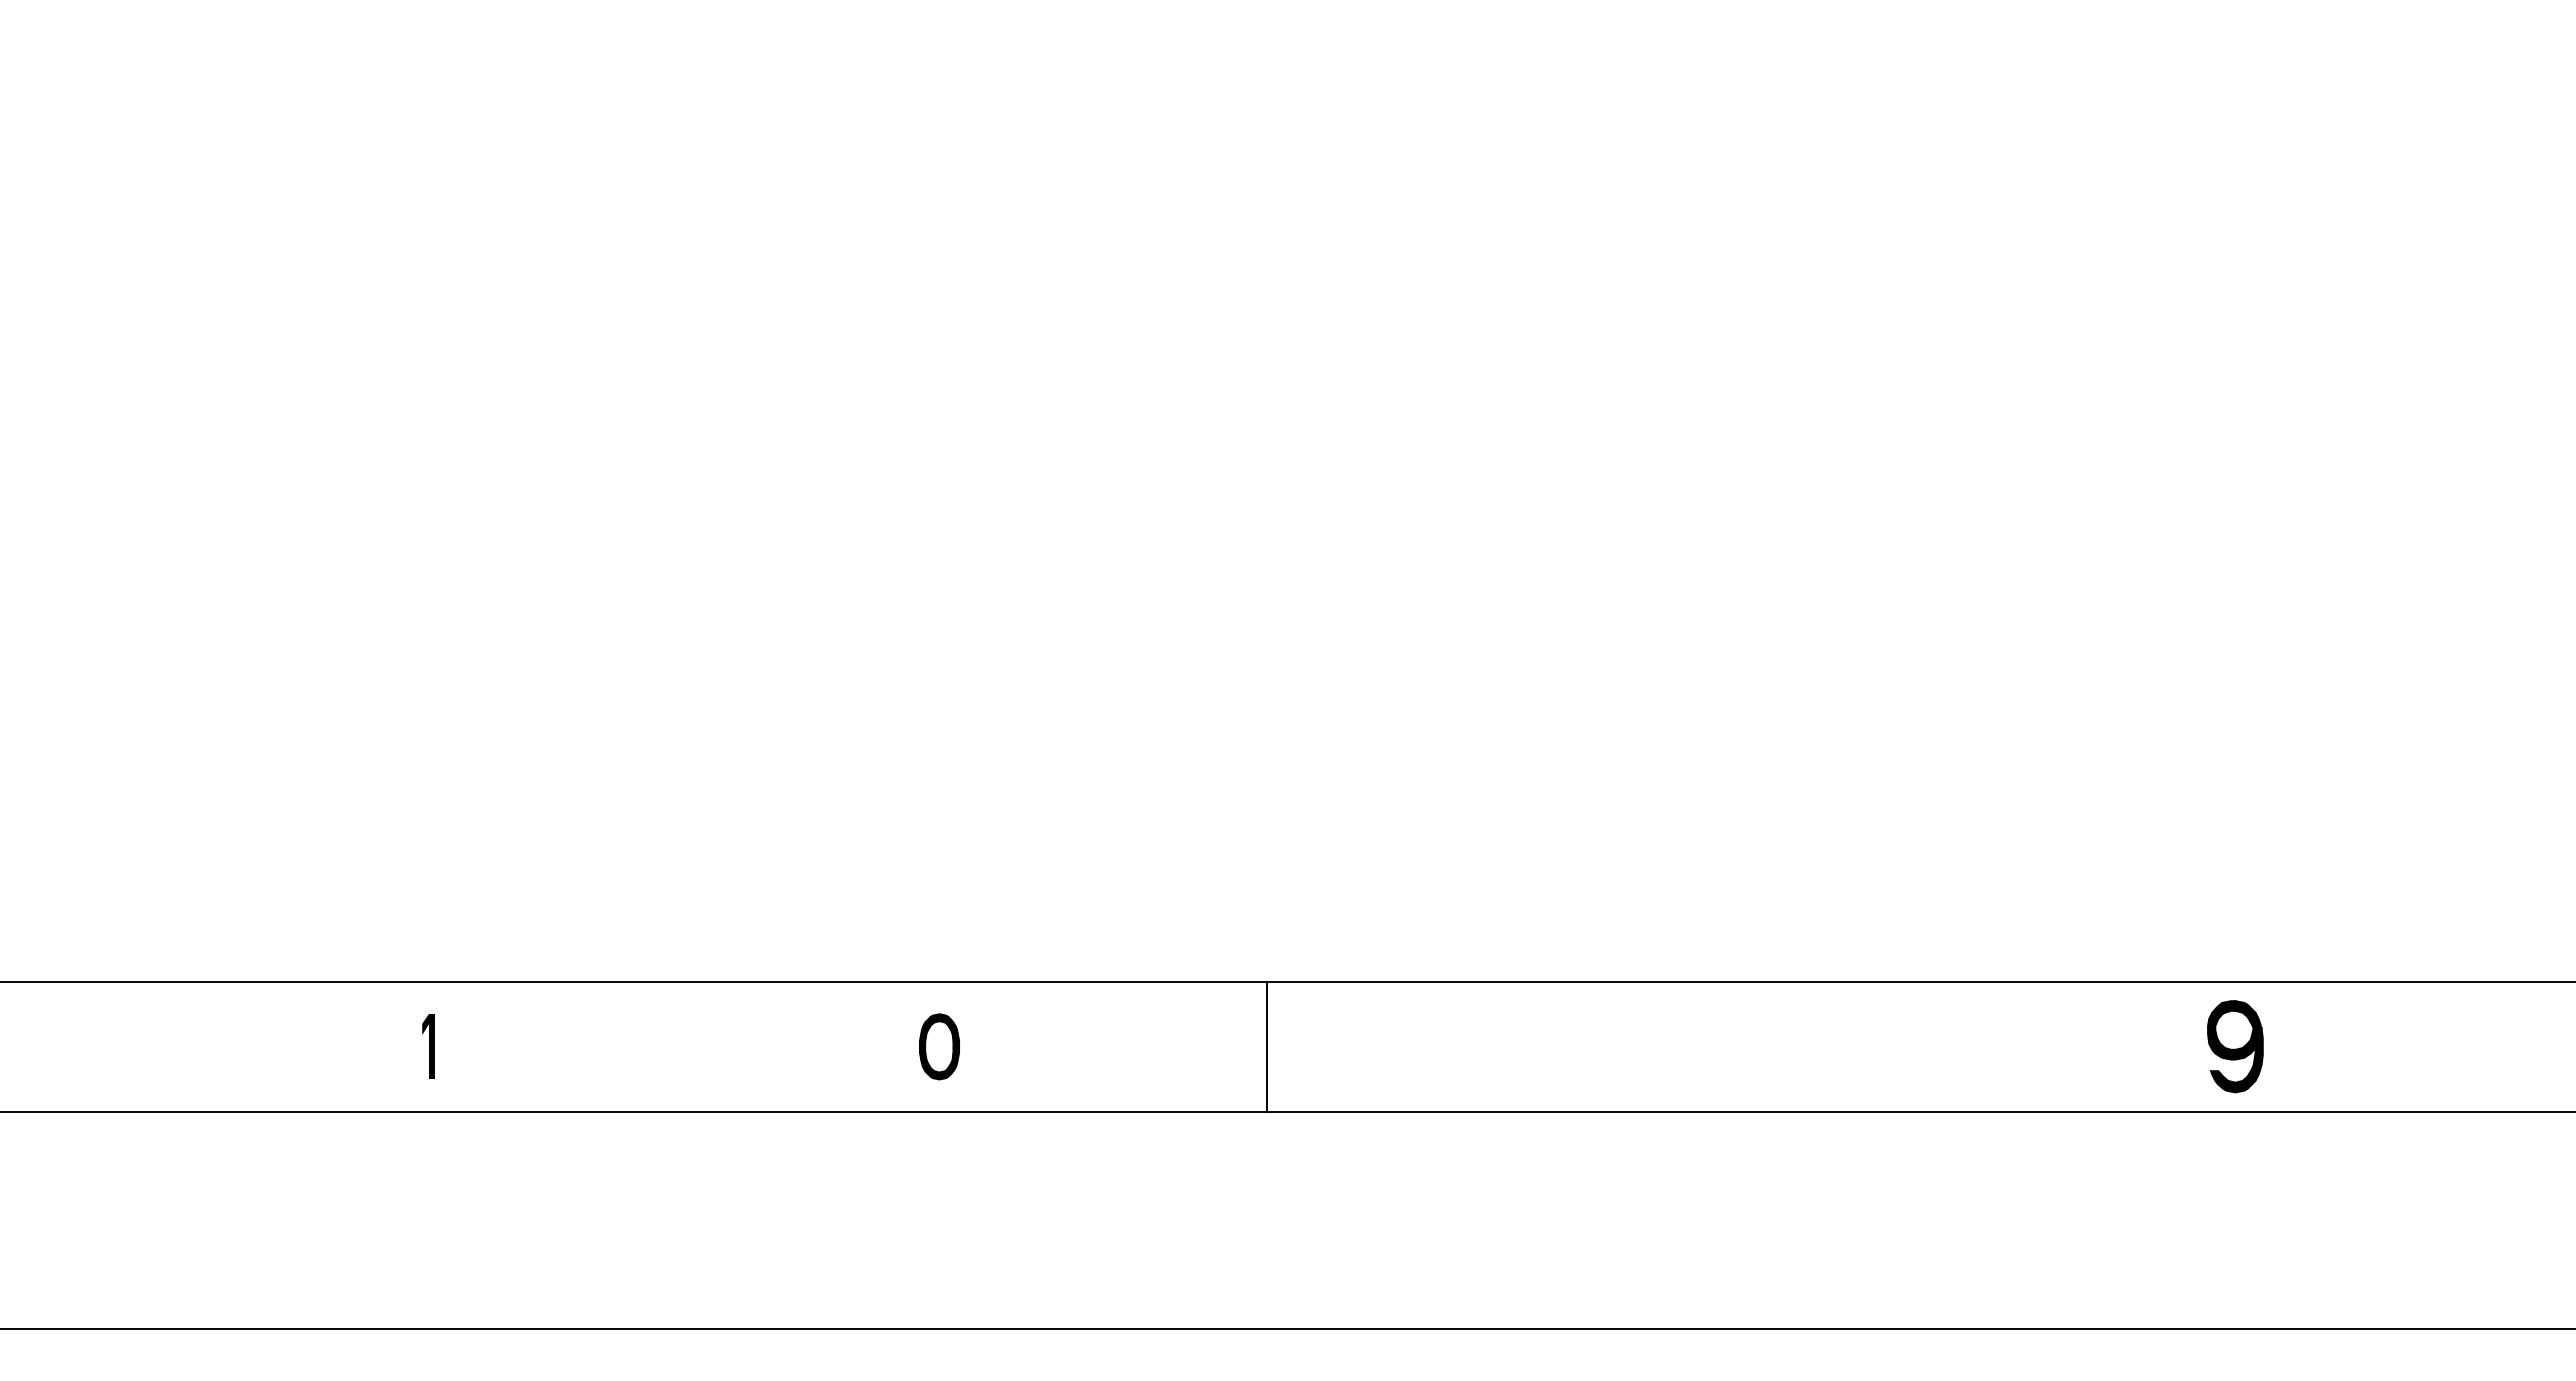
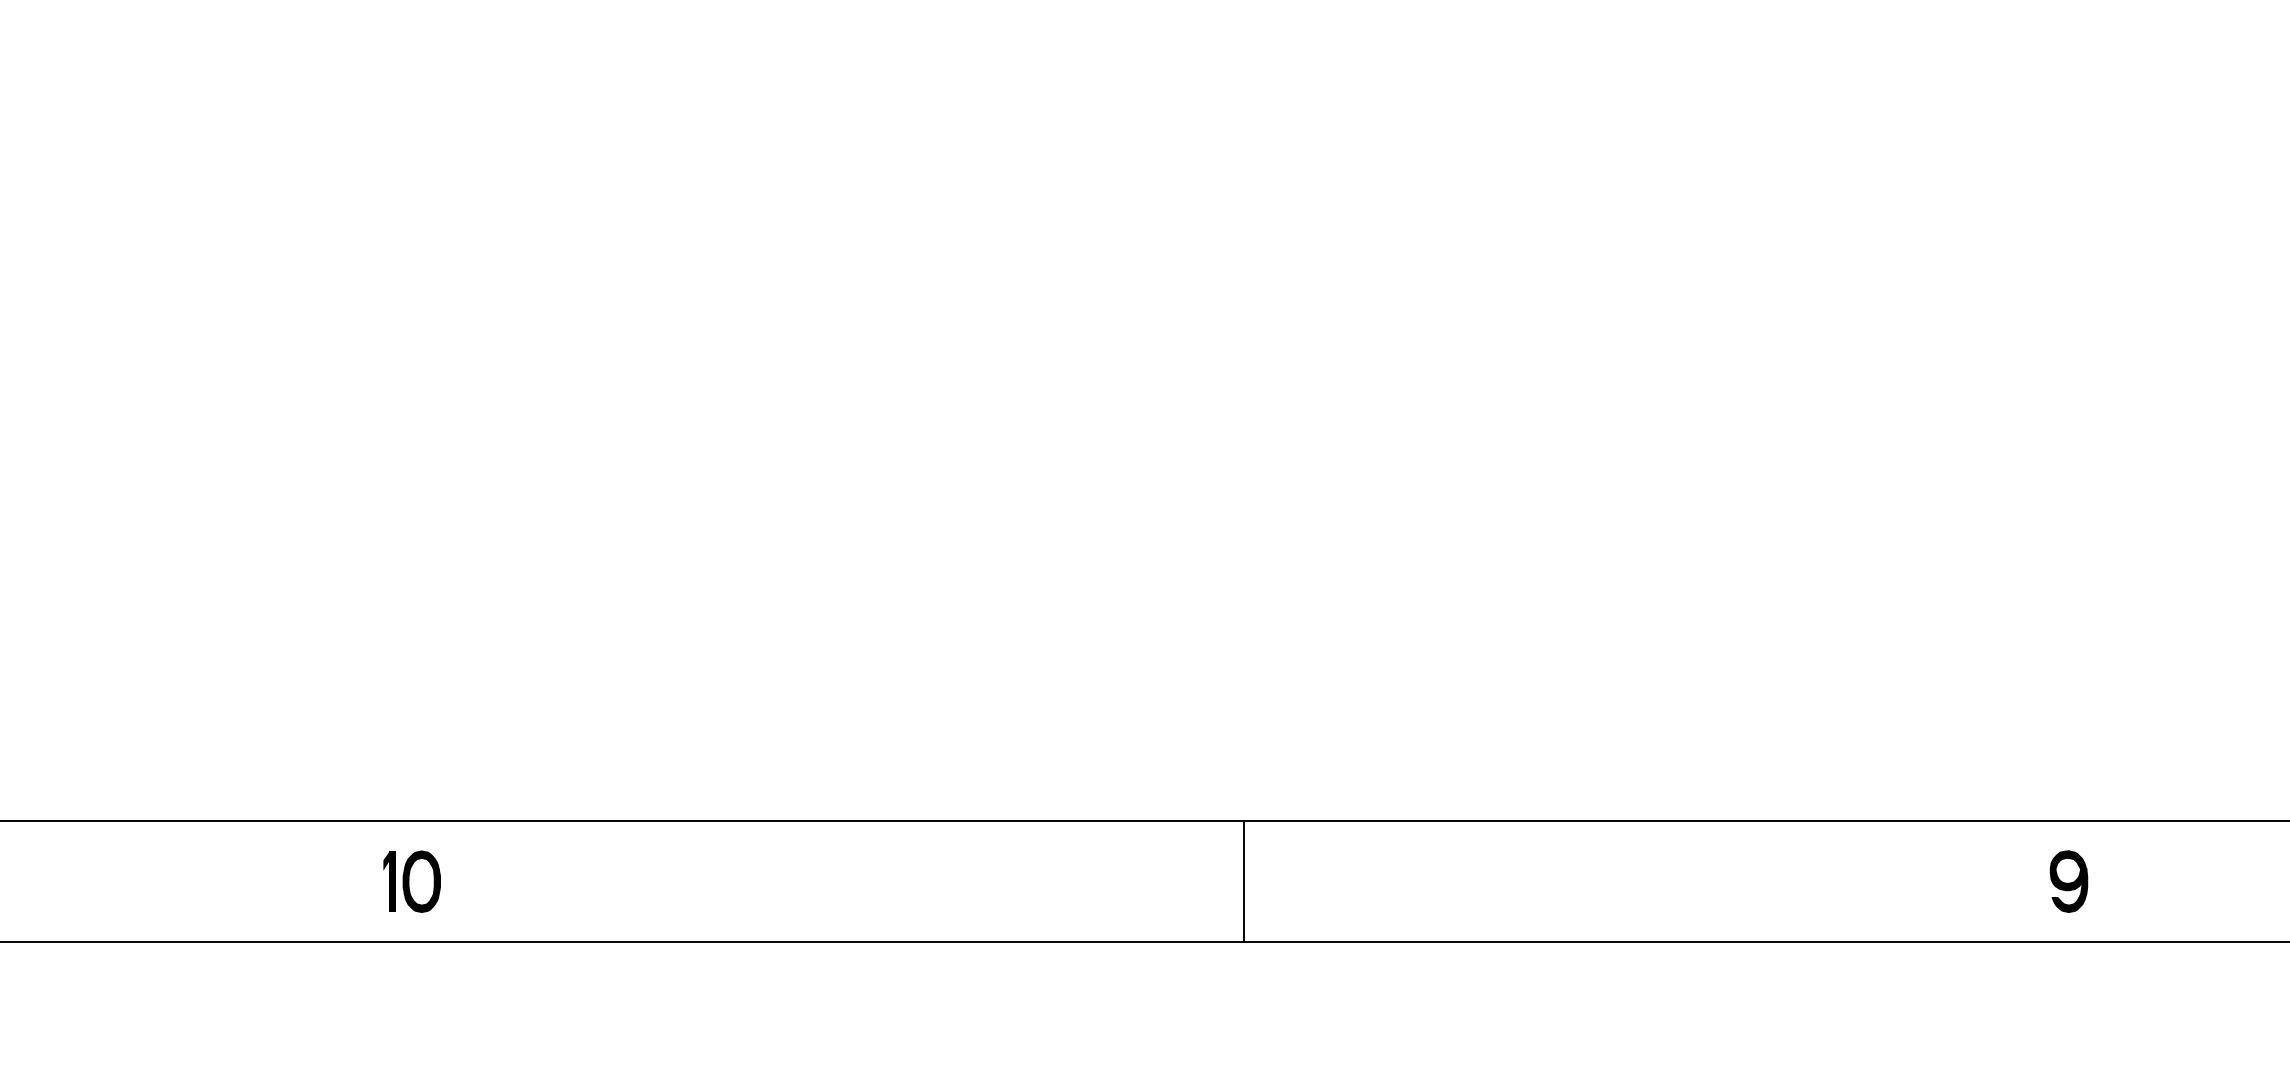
part: (939, 1046) -> (421, 881), moved
line: (1267, 1046) -> (1244, 881), moved
part: (2235, 1046) -> (2069, 881), size x0.71

